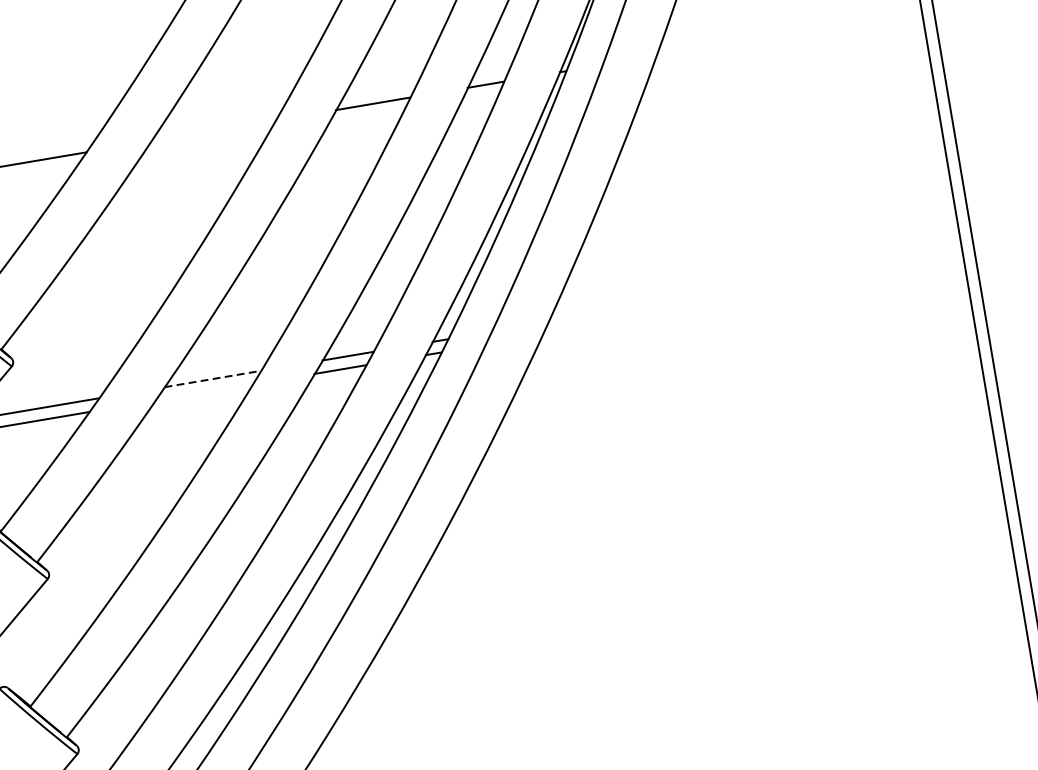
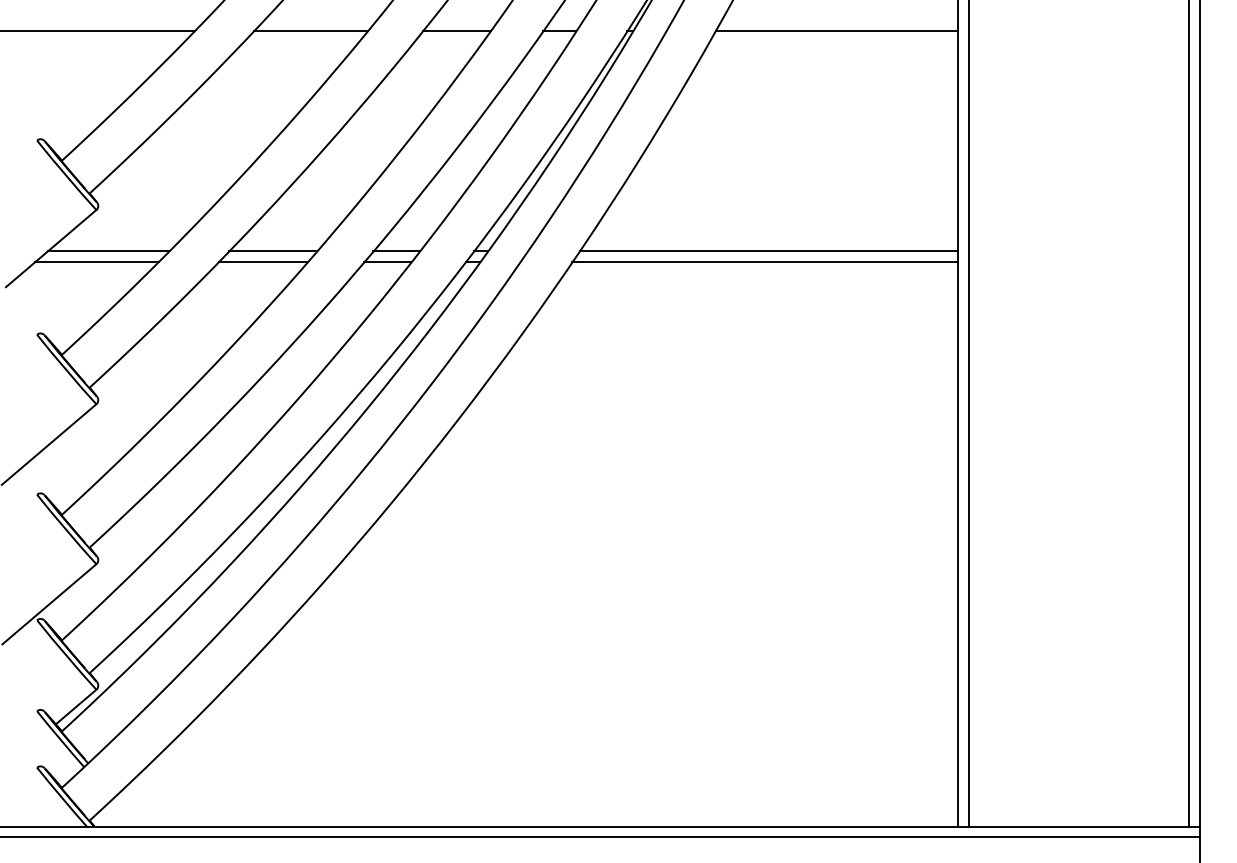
line: (788, 33) -> (836, 31), added
line: (214, 131) -> (311, 31), added
line: (755, 287) -> (768, 251), added
line: (753, 299) -> (765, 262), added
line: (213, 379) -> (273, 251), dashed -> solid
line: (203, 393) -> (262, 262), added

